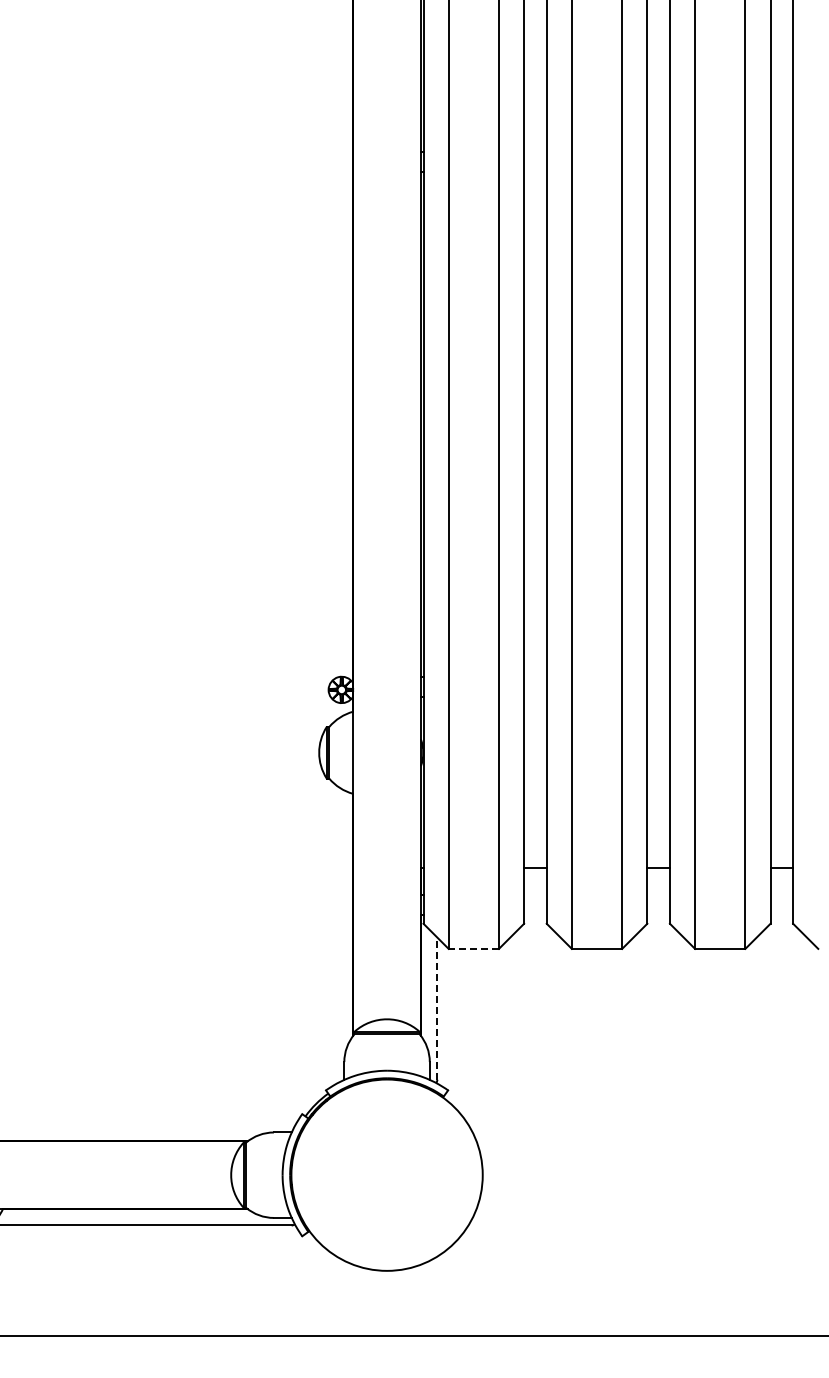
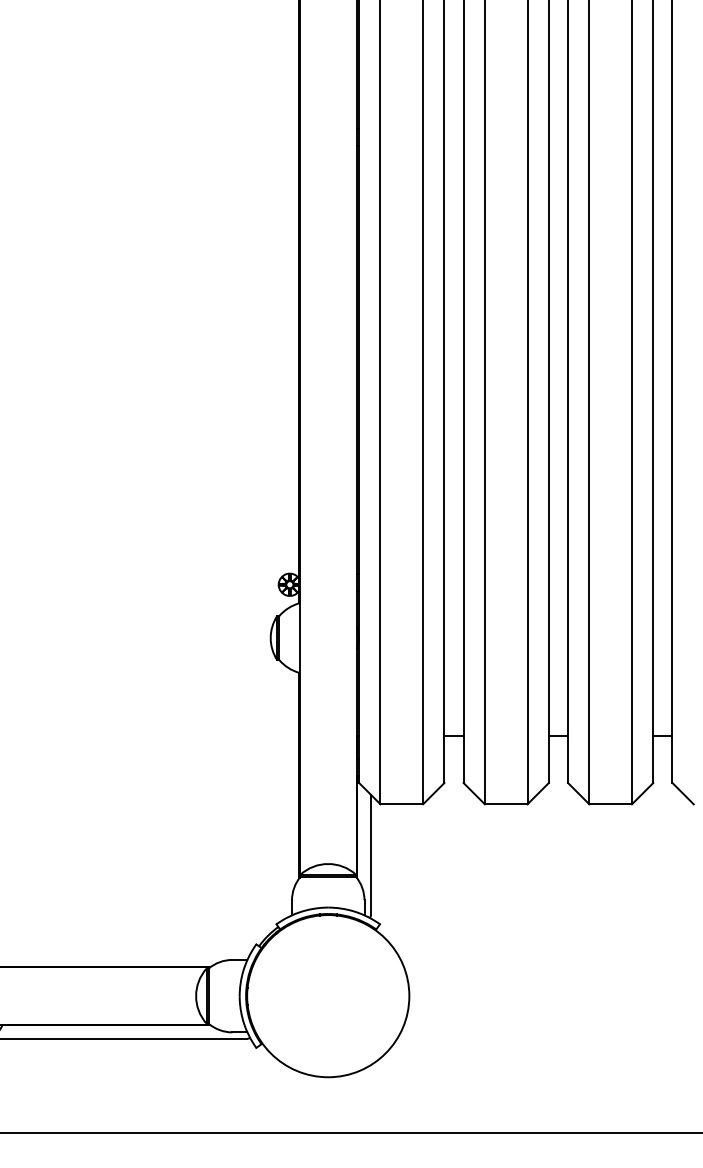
line: (473, 948) -> (401, 803), dashed -> solid
line: (437, 1008) -> (370, 854), dashed -> solid

